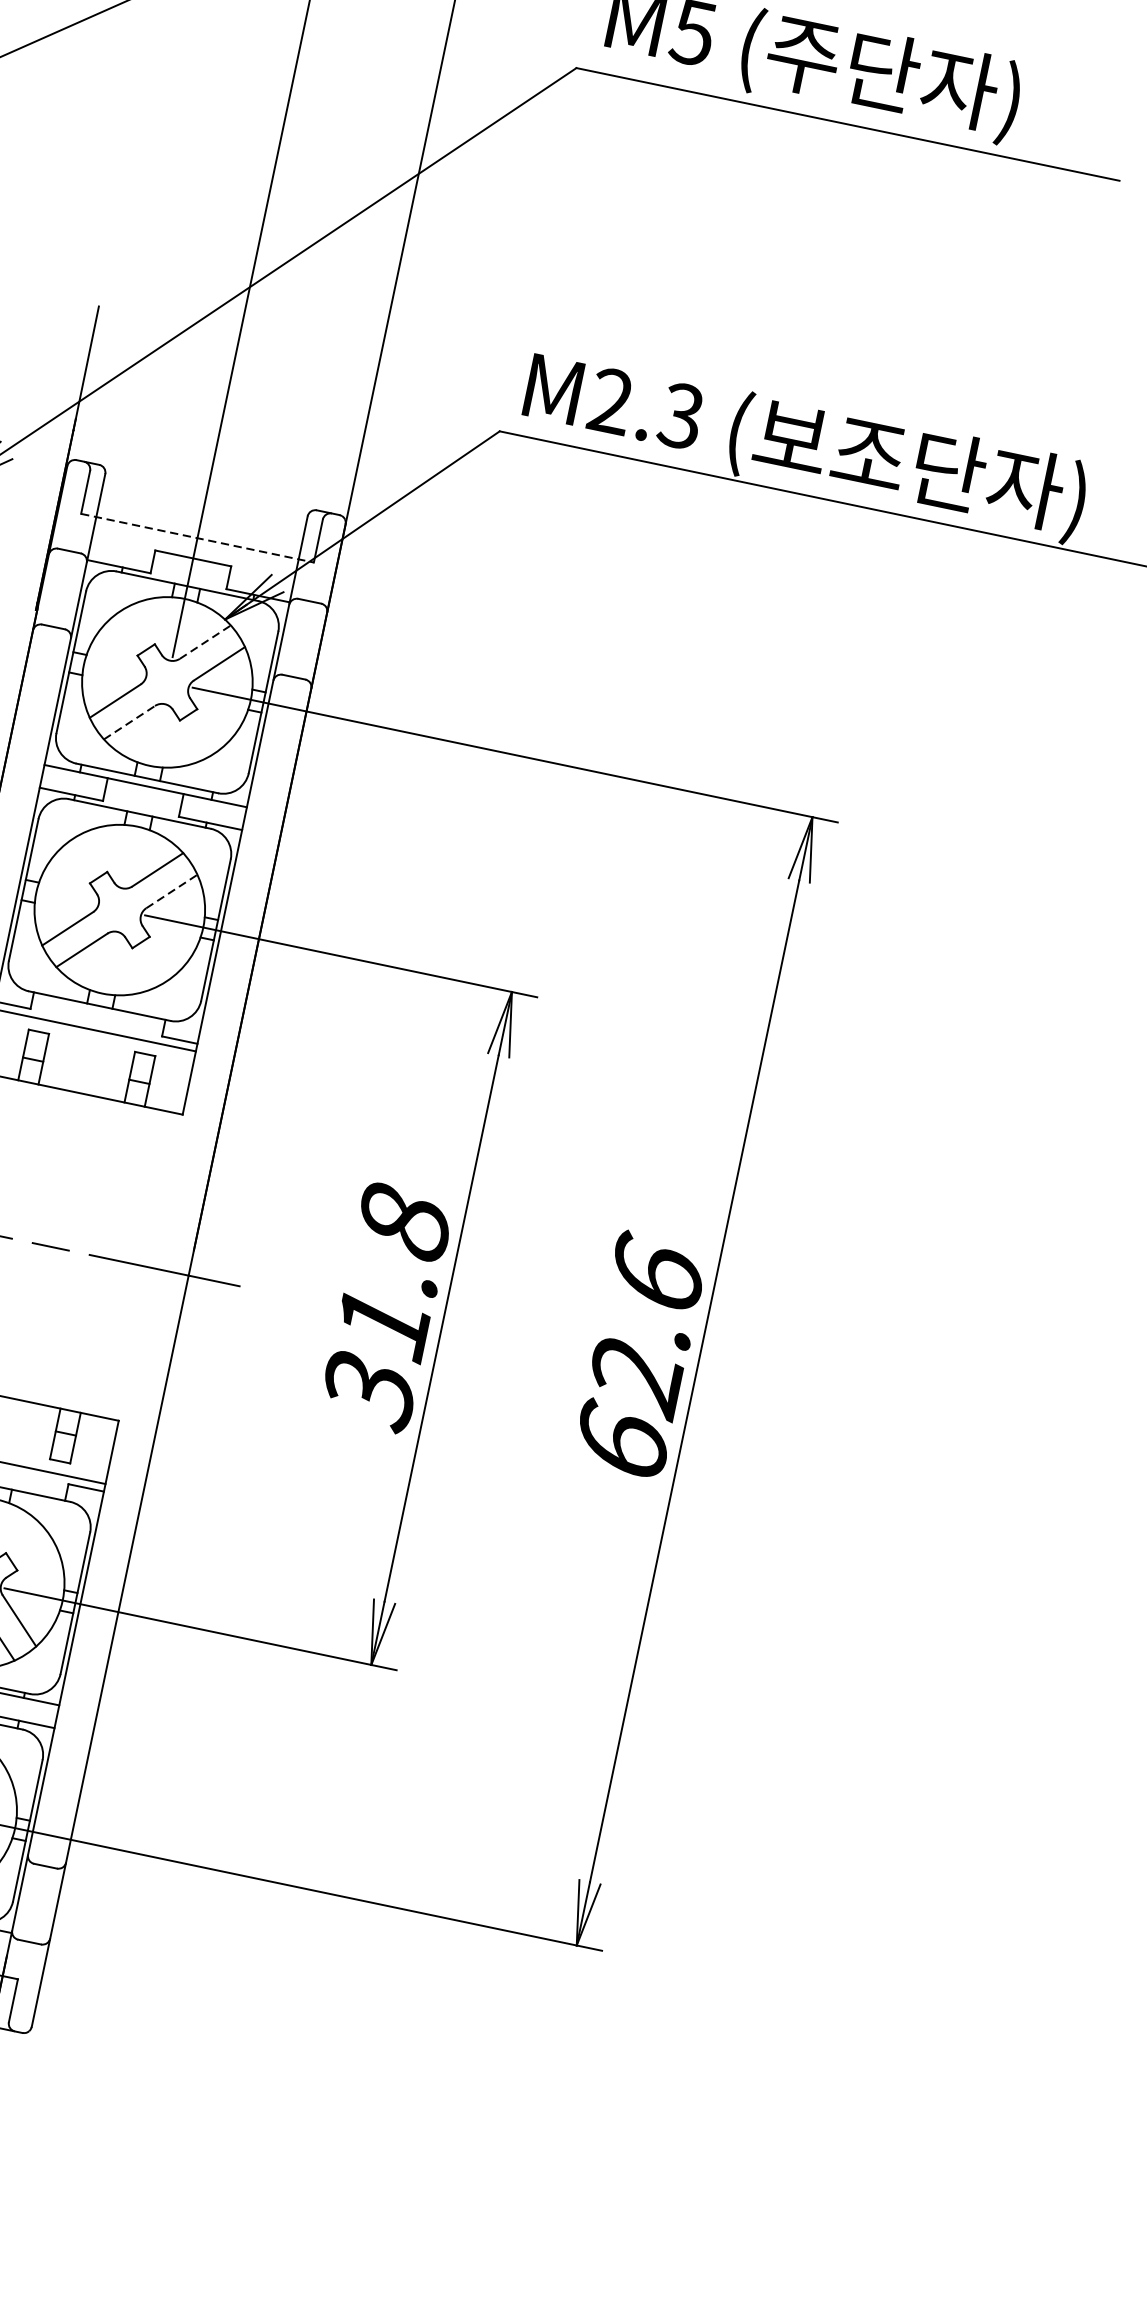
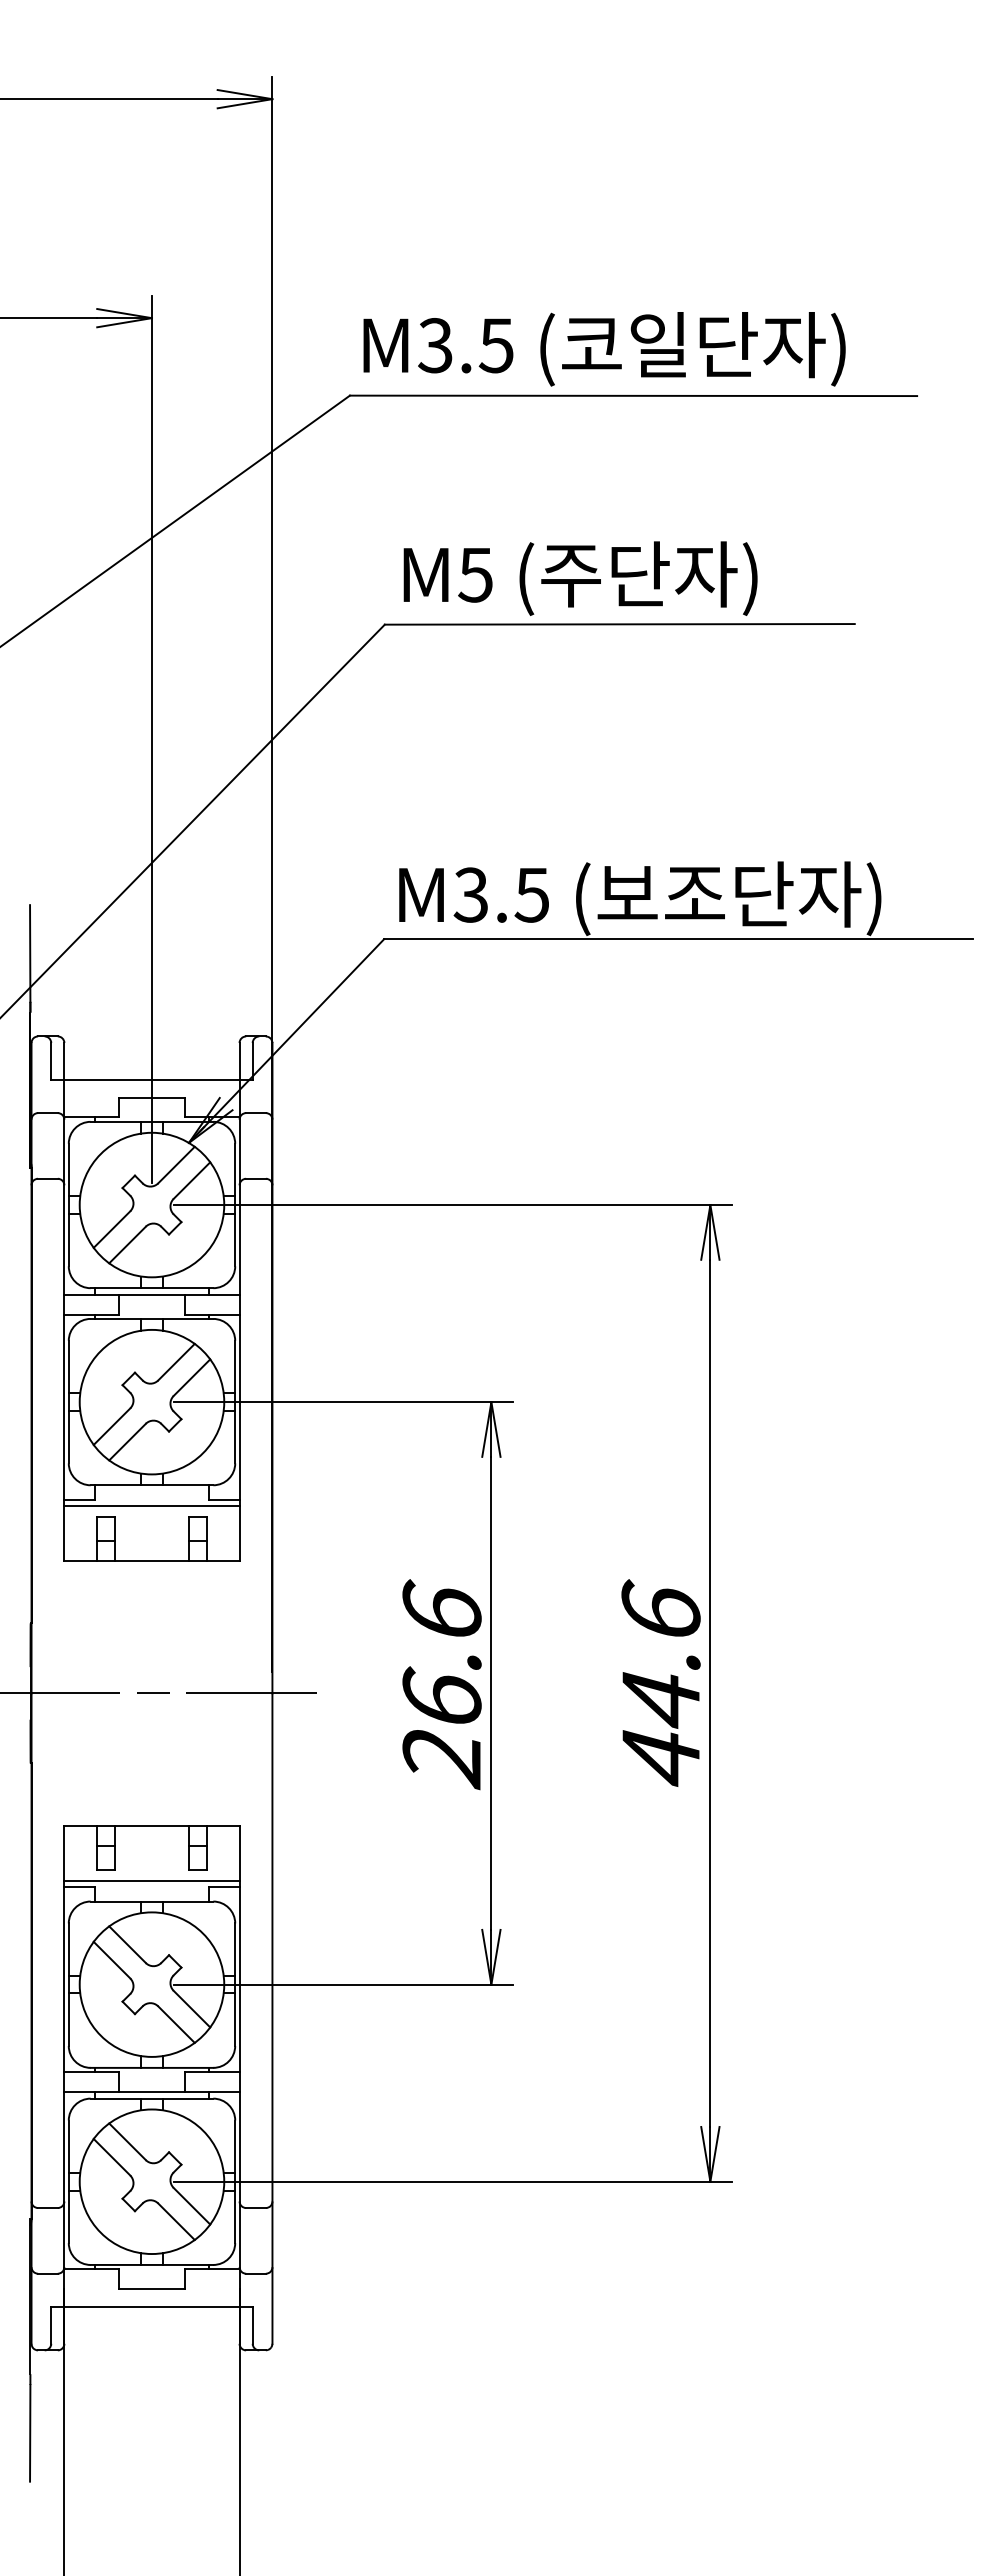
text: (644, 407) -> (500, 894), M2.3 -> M3.5
line: (196, 538) -> (151, 1080), dashed -> solid
line: (205, 642) -> (176, 1165), dashed -> solid
line: (129, 723) -> (127, 1245), dashed -> solid
line: (171, 891) -> (191, 1377), dashed -> solid
text: (386, 1306) -> (441, 1684), 31.8 -> 26.6
text: (628, 1410) -> (660, 1729), 62.6 -> 44.6

